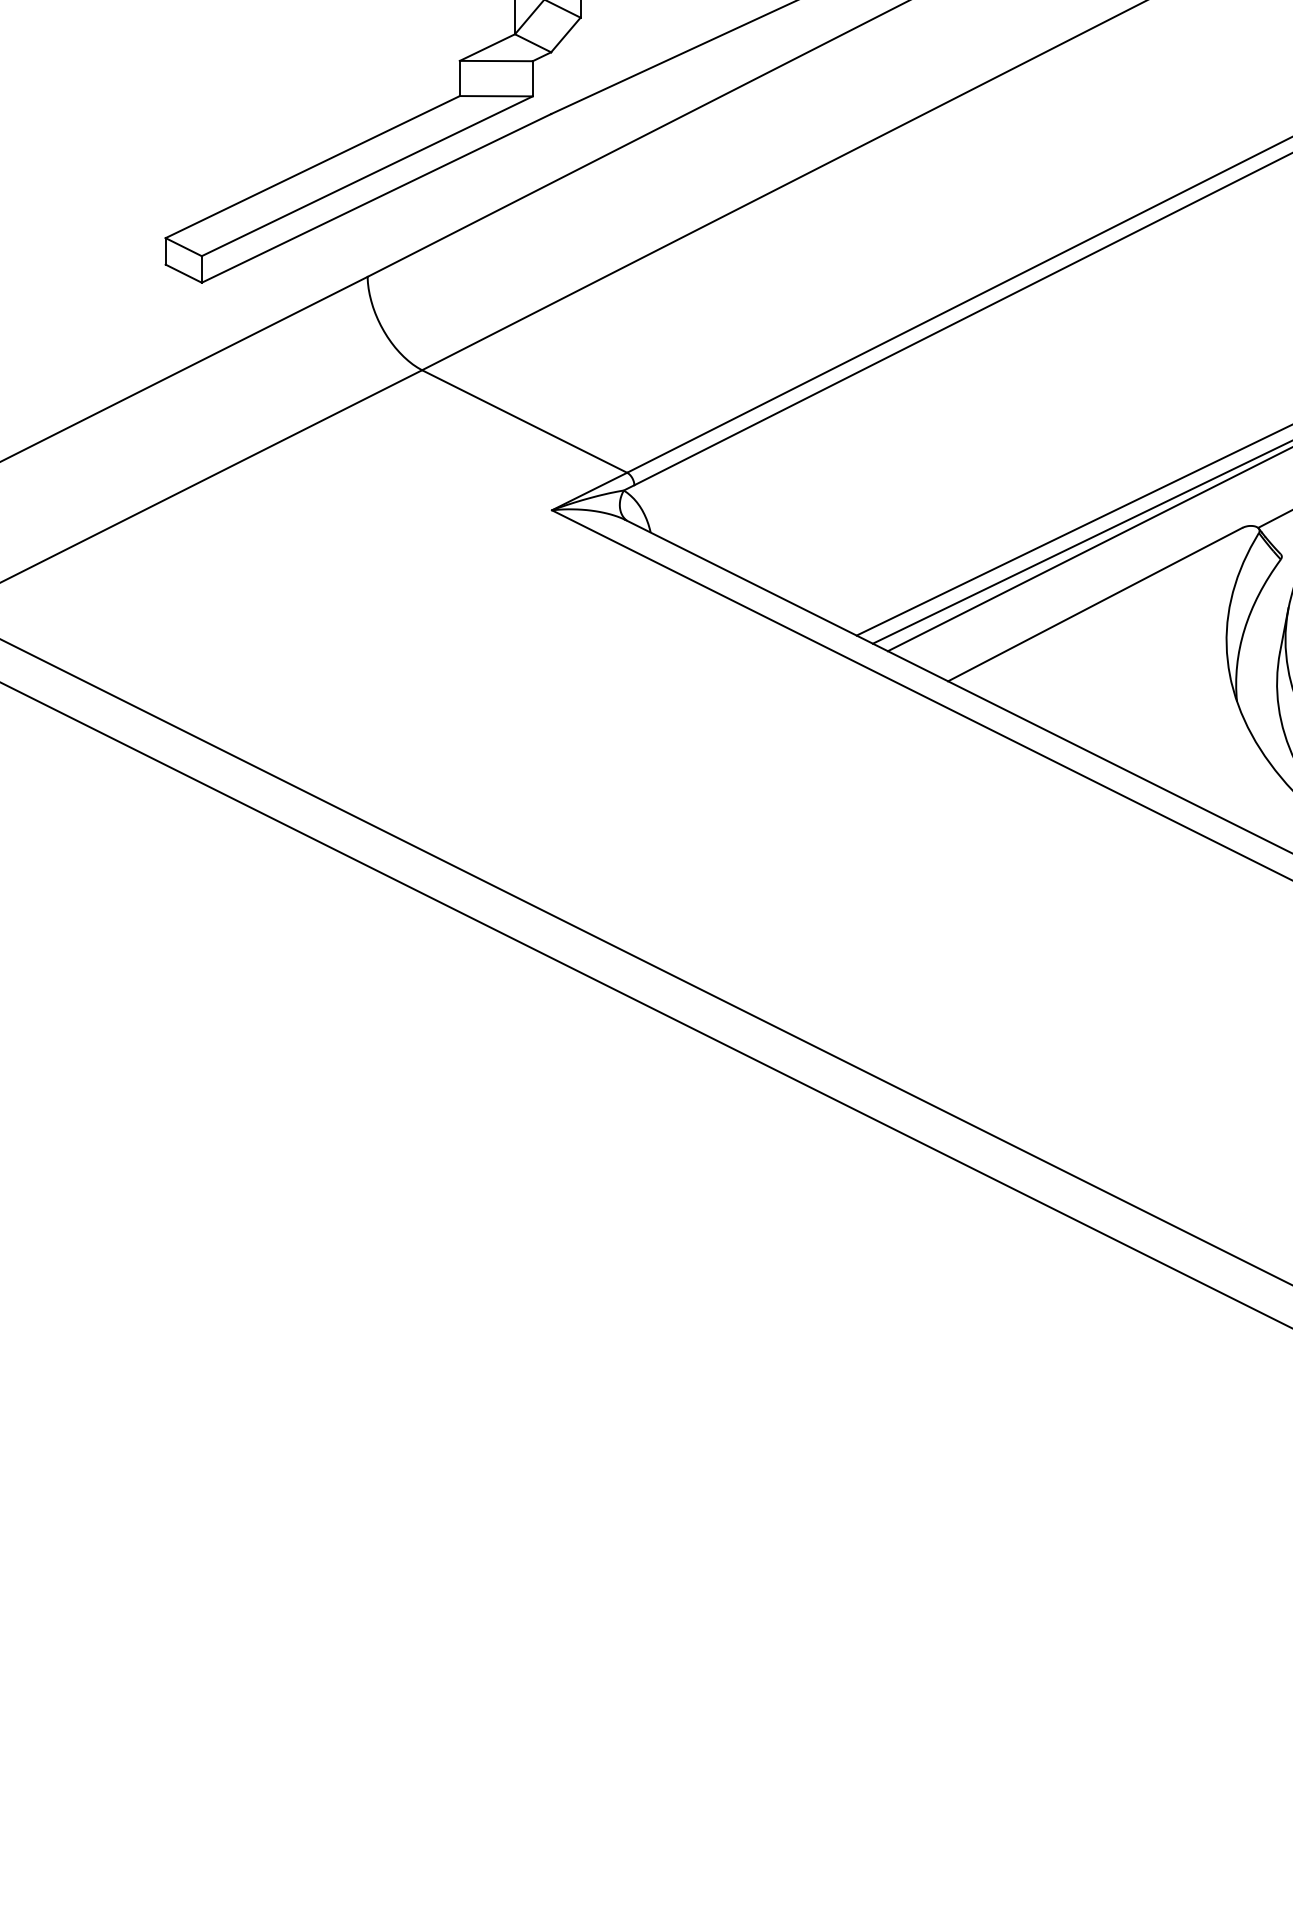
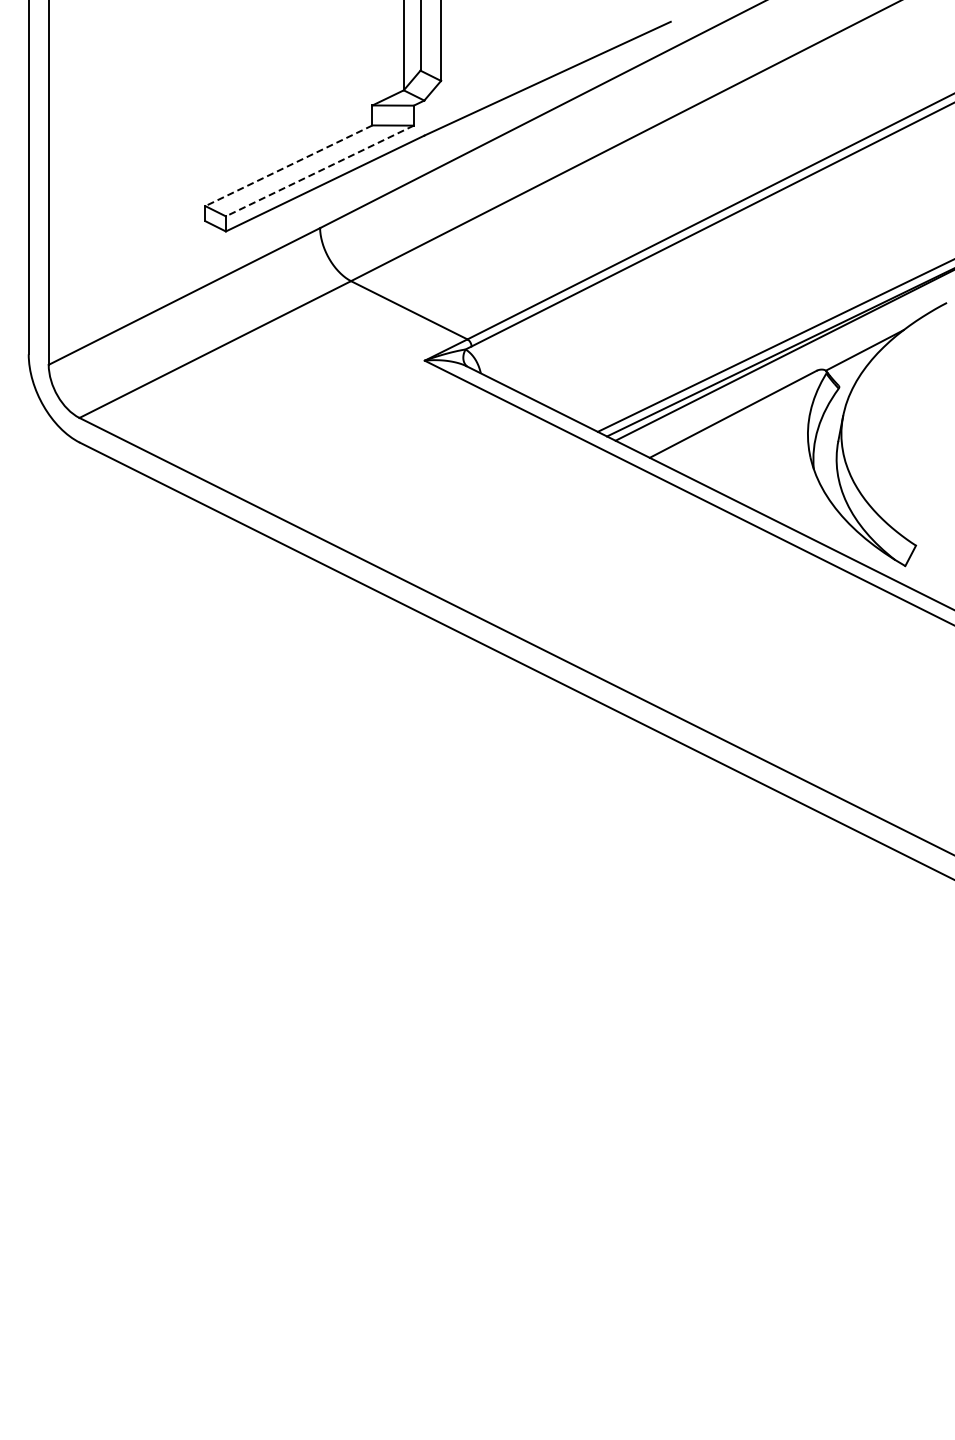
line: (312, 166) -> (288, 165), solid -> dashed
line: (366, 177) -> (319, 171), solid -> dashed

